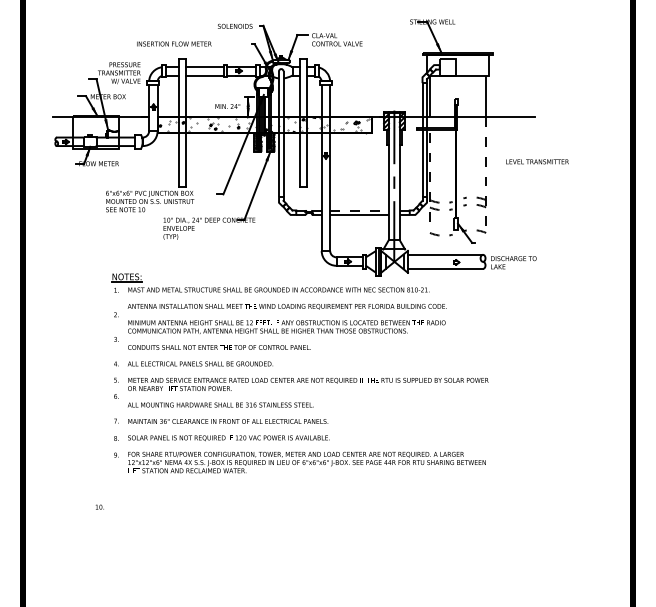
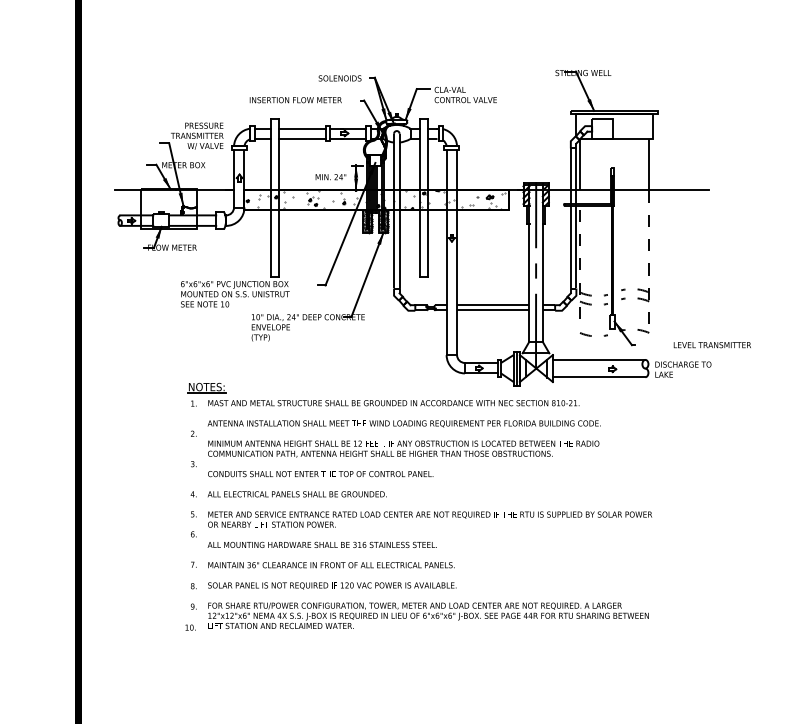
text: (174, 43) -> (296, 99), moved
text: (537, 161) -> (712, 344), moved
line: (360, 210) -> (494, 305), dashed -> solid
text: (99, 506) -> (190, 626), moved

